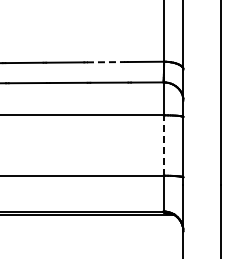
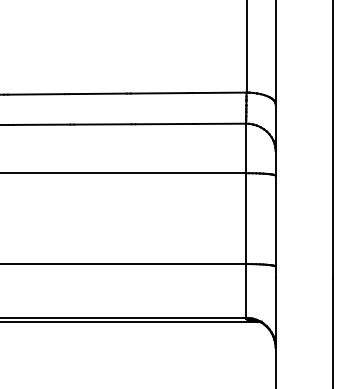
line: (106, 62) -> (159, 93), dashed -> solid
line: (163, 145) -> (245, 218), dashed -> solid

